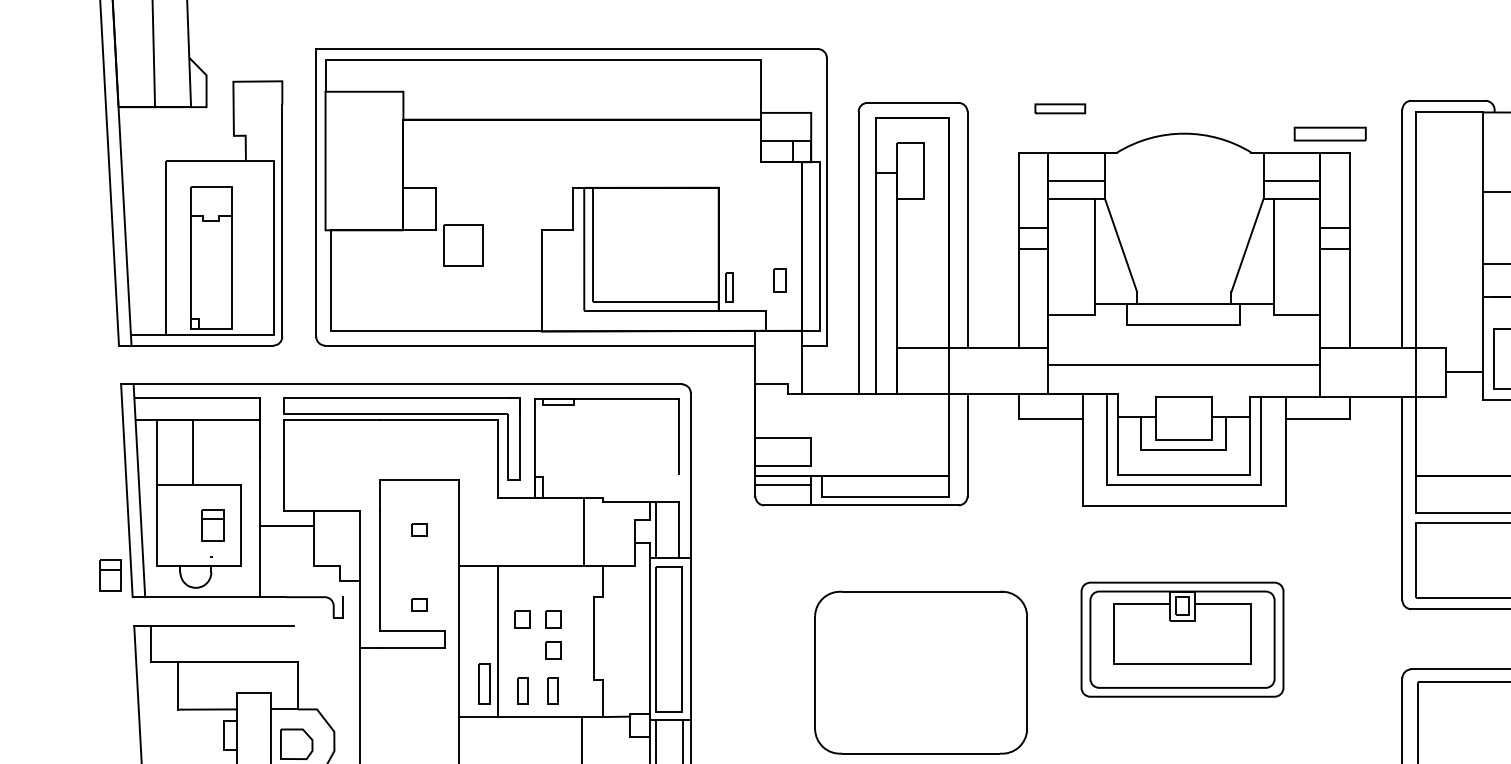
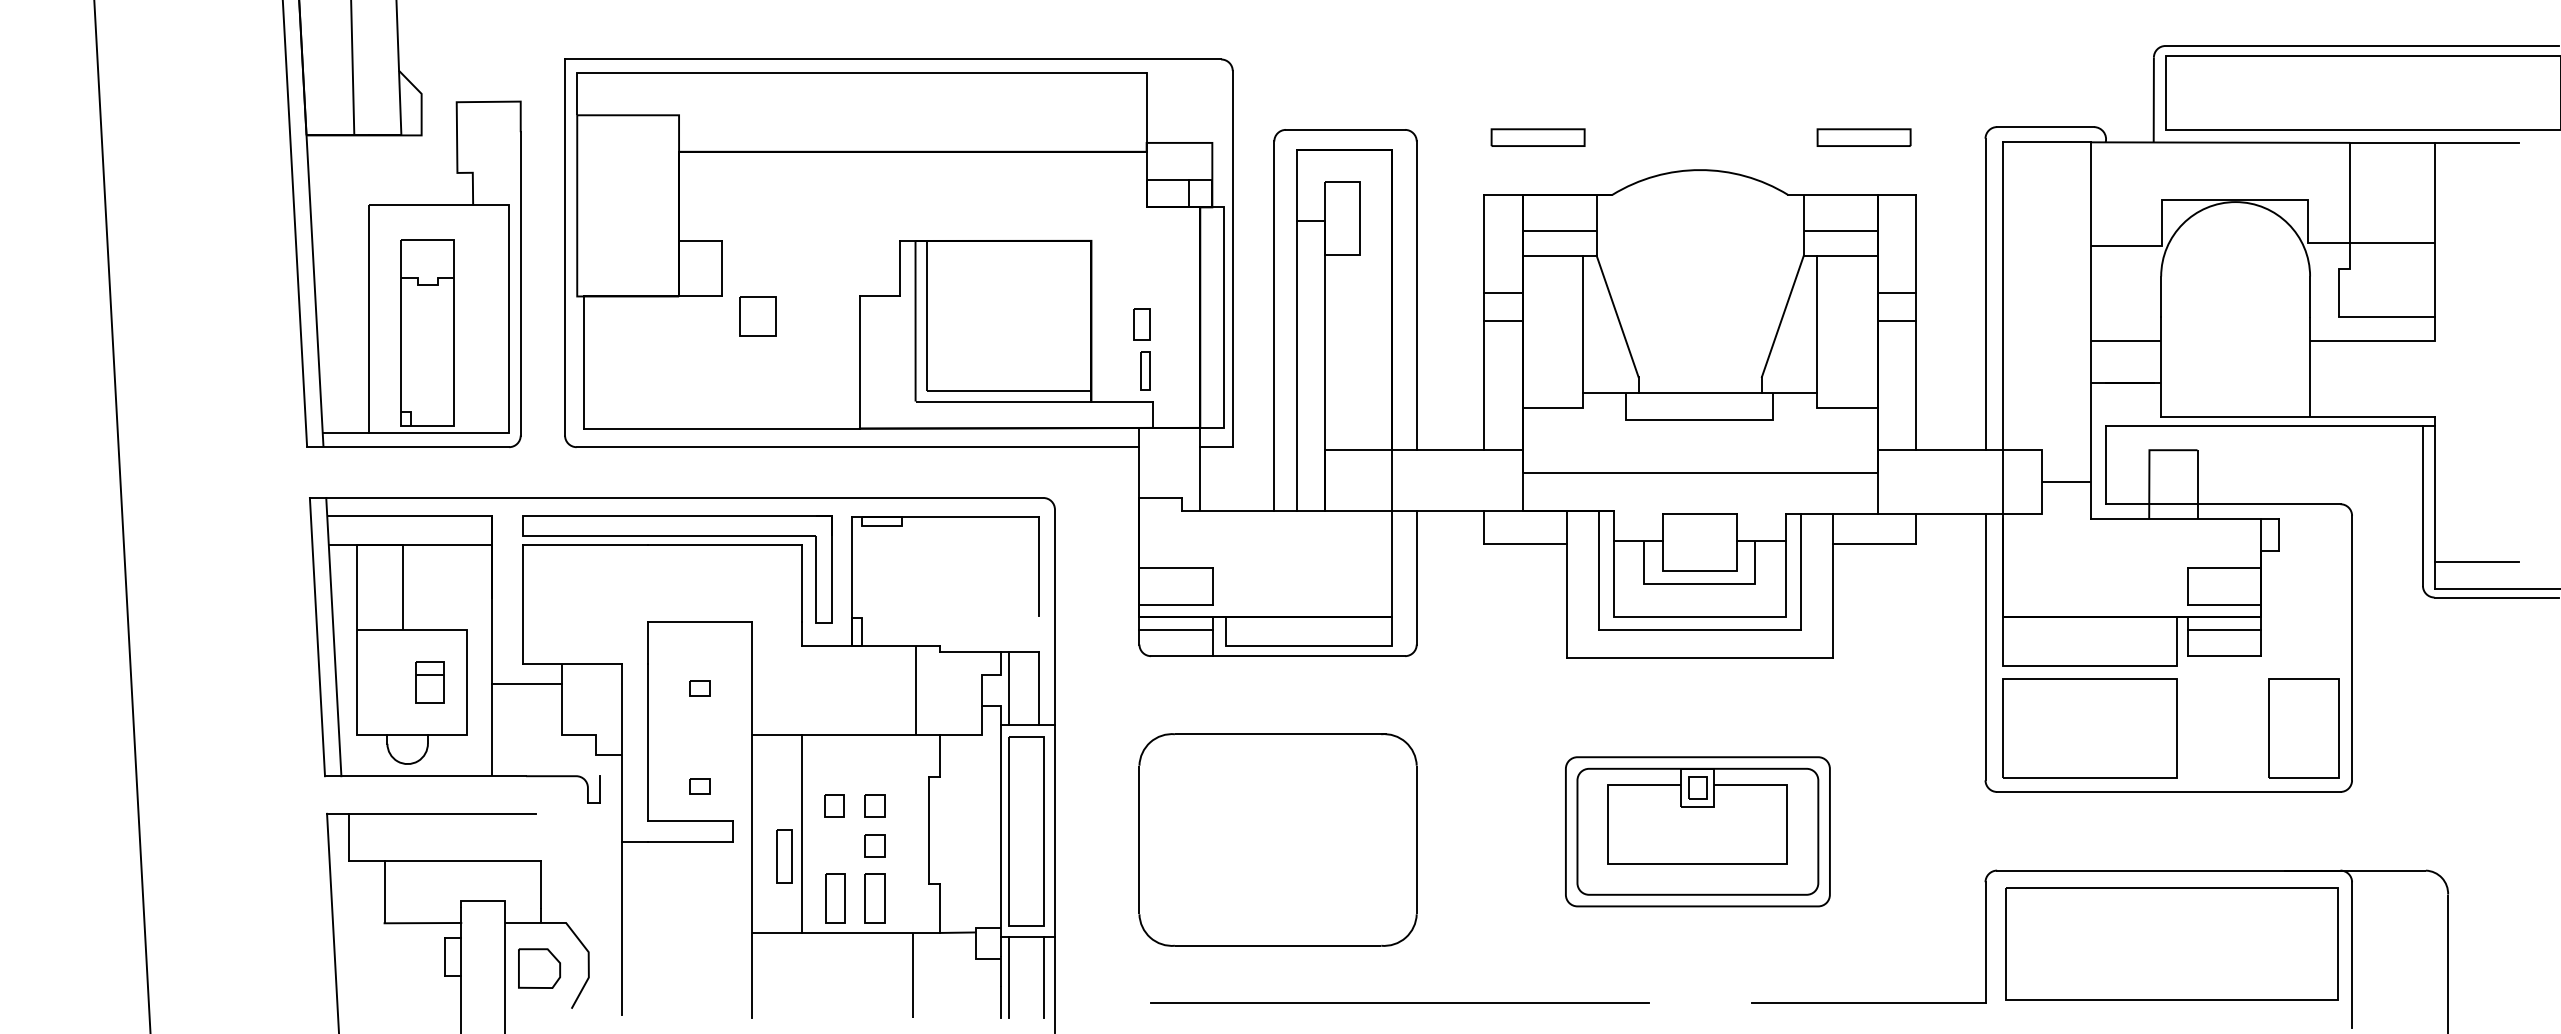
part: (1059, 108) -> (1537, 137), size x1.43
part: (1329, 133) -> (1863, 137), moved
part: (463, 245) -> (757, 316), size x0.71
part: (779, 280) -> (1141, 324), moved
part: (729, 286) -> (1145, 370), moved
part: (110, 575) -> (295, 748), removed
part: (920, 672) -> (1277, 839), moved
part: (484, 683) -> (784, 856), moved
part: (523, 690) -> (835, 898), size x1.43
part: (552, 690) -> (874, 898), size x1.43

